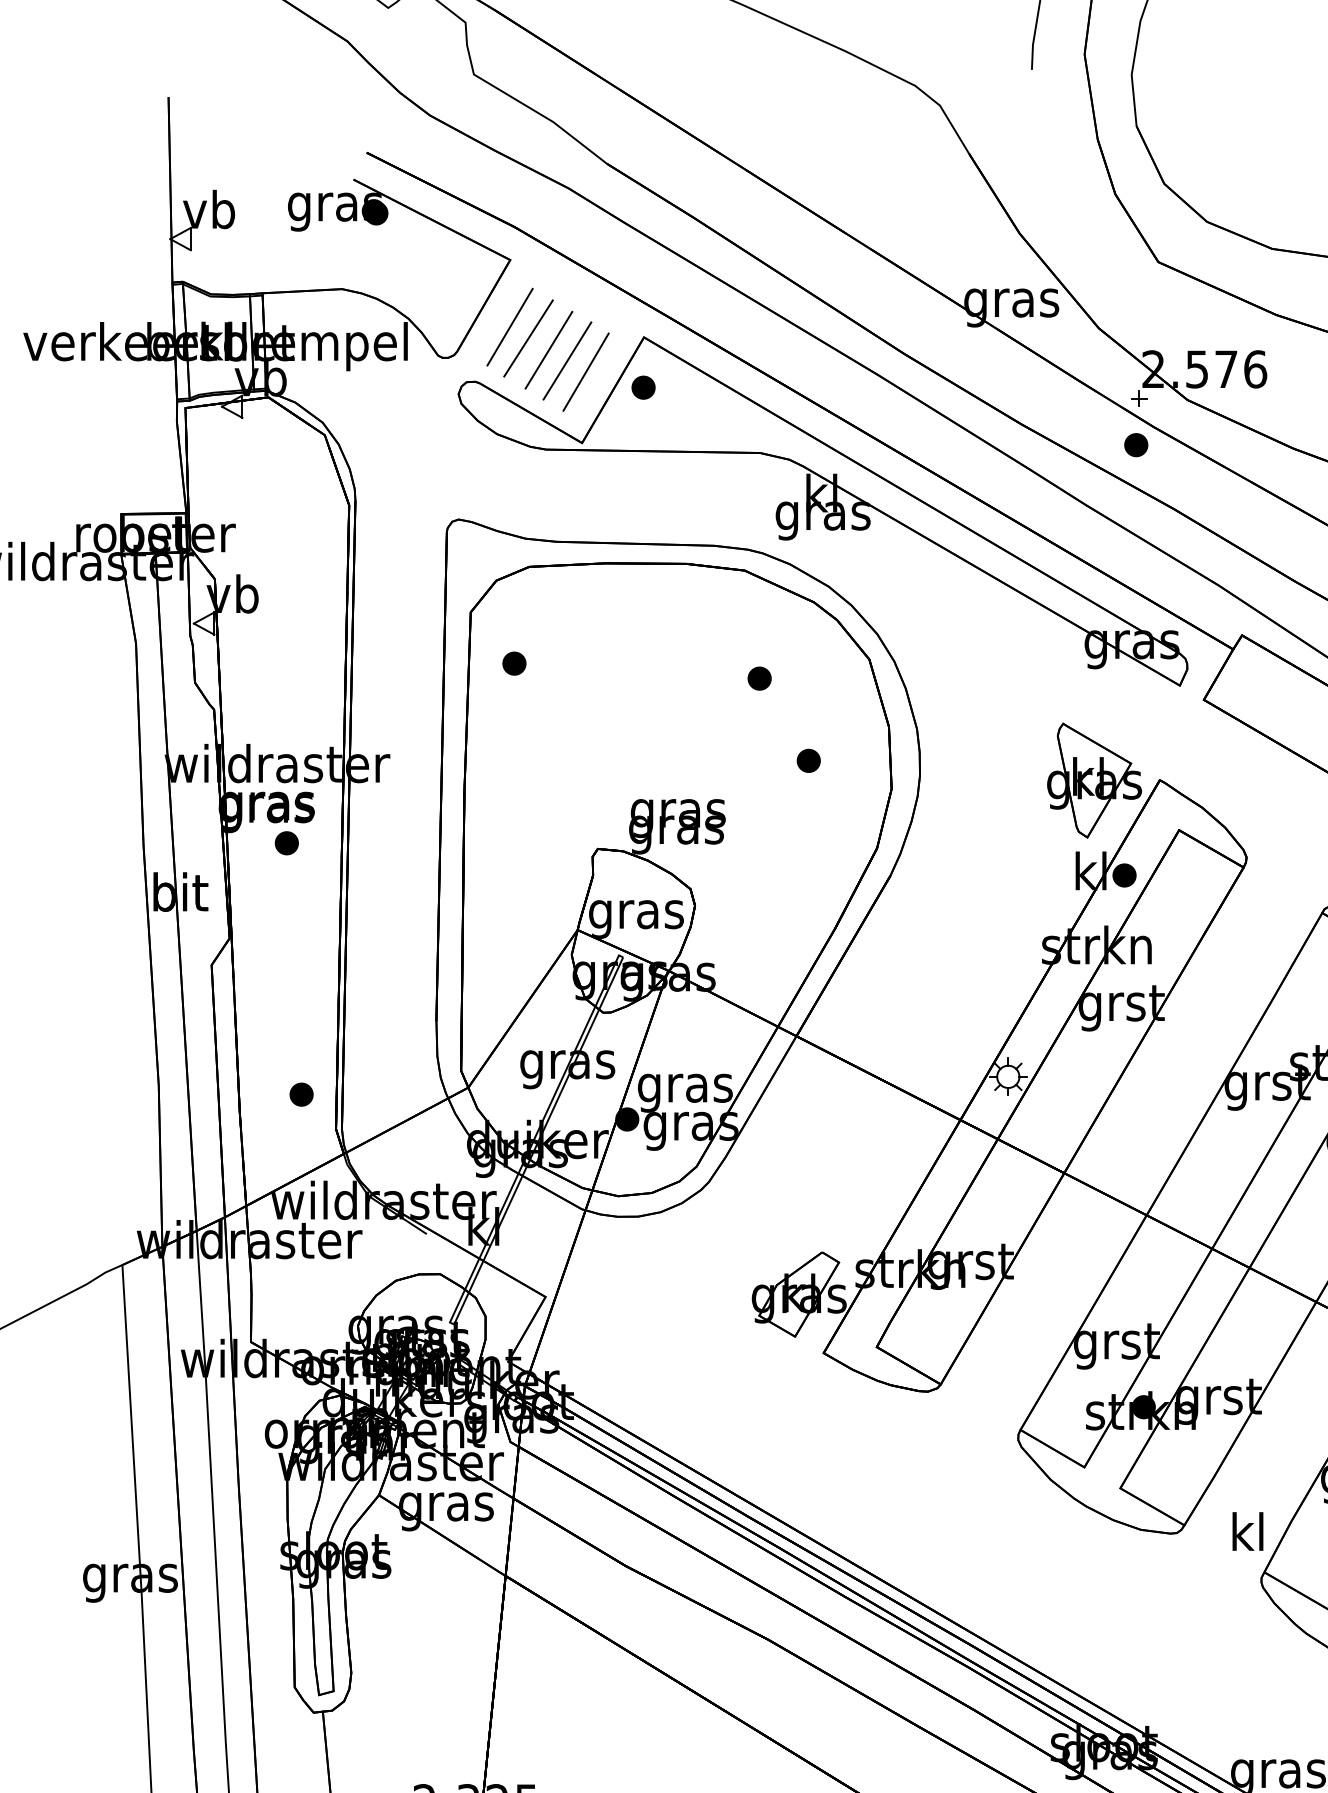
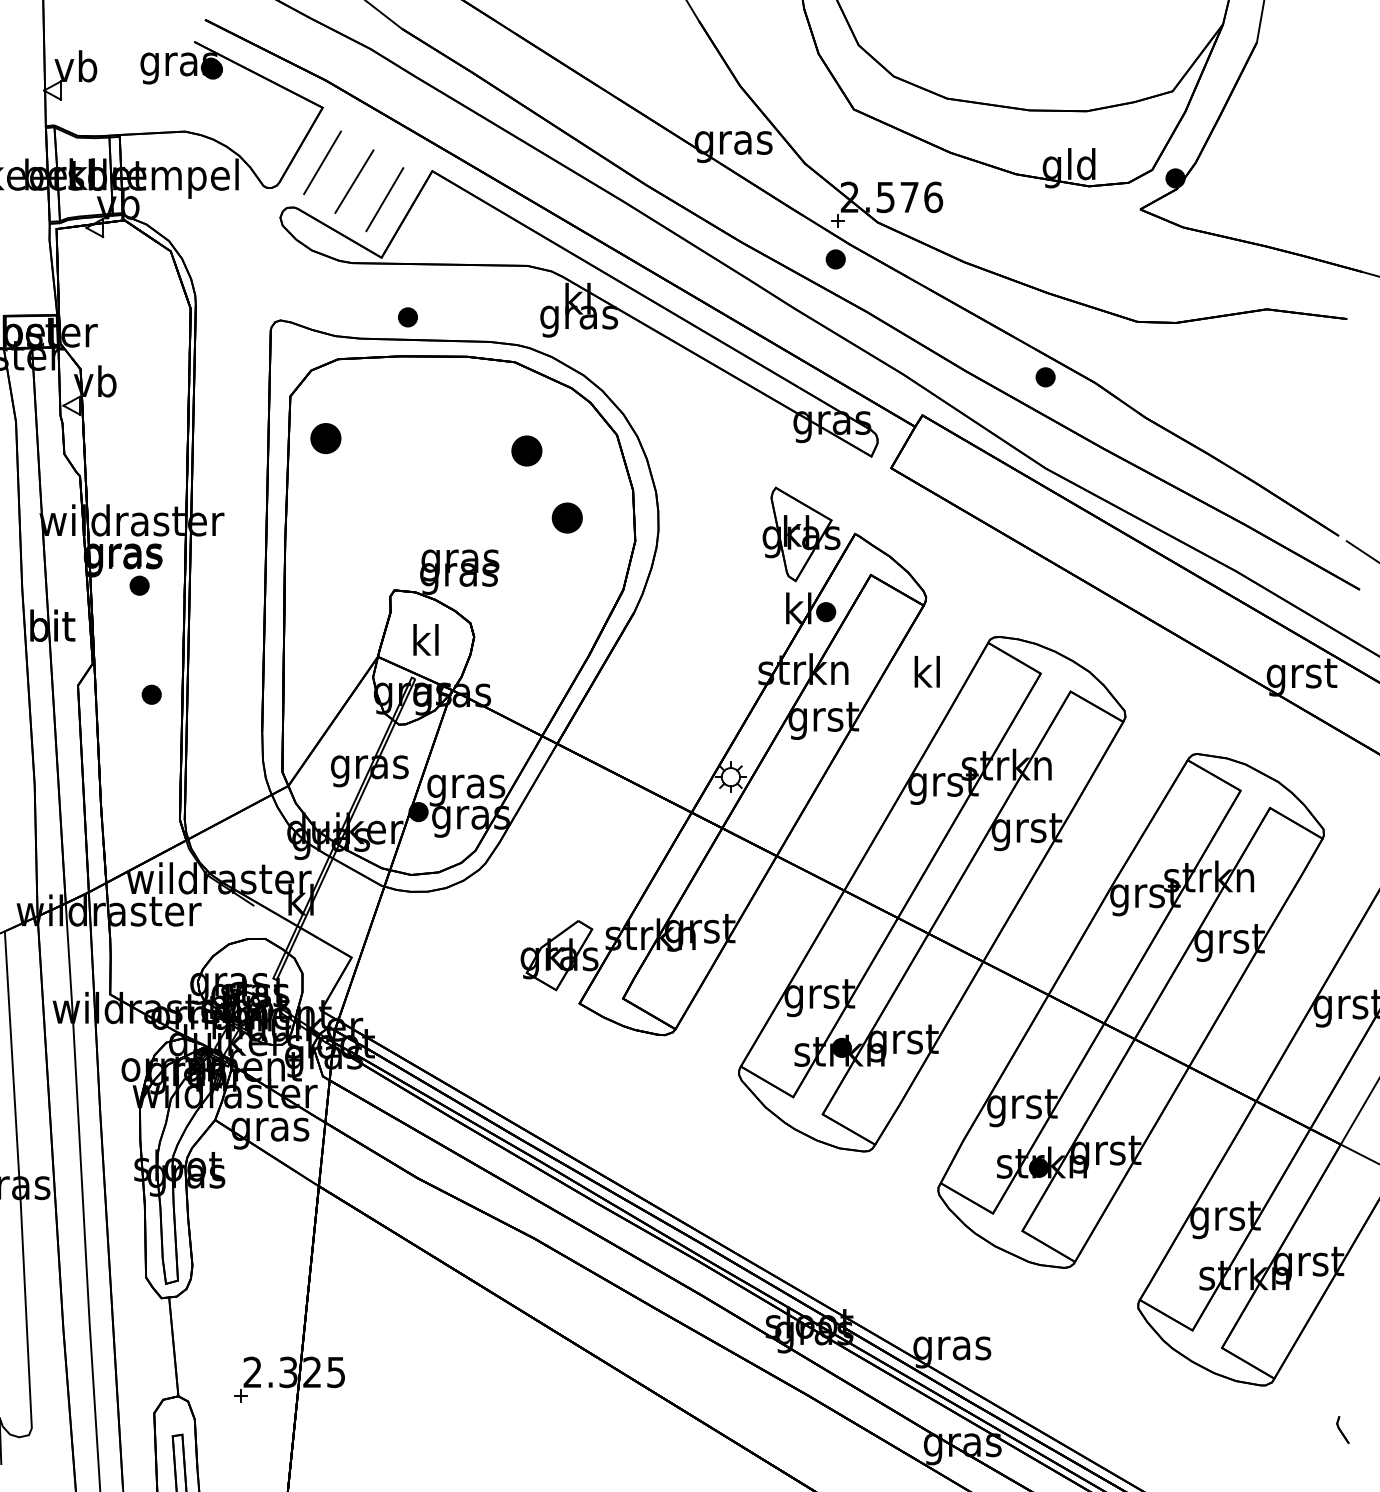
line: (528, 337) -> (337, 171), removed
line: (567, 361) -> (369, 190), removed
part: (642, 387) -> (407, 317), moved
part: (514, 663) -> (326, 438), size x1.6
part: (760, 678) -> (527, 450), size x1.6
part: (808, 761) -> (567, 518), size x1.6
text: (636, 914) -> (426, 644), gras -> kl
part: (301, 1094) -> (151, 694), moved
text: (1246, 1531) -> (926, 671), moved

